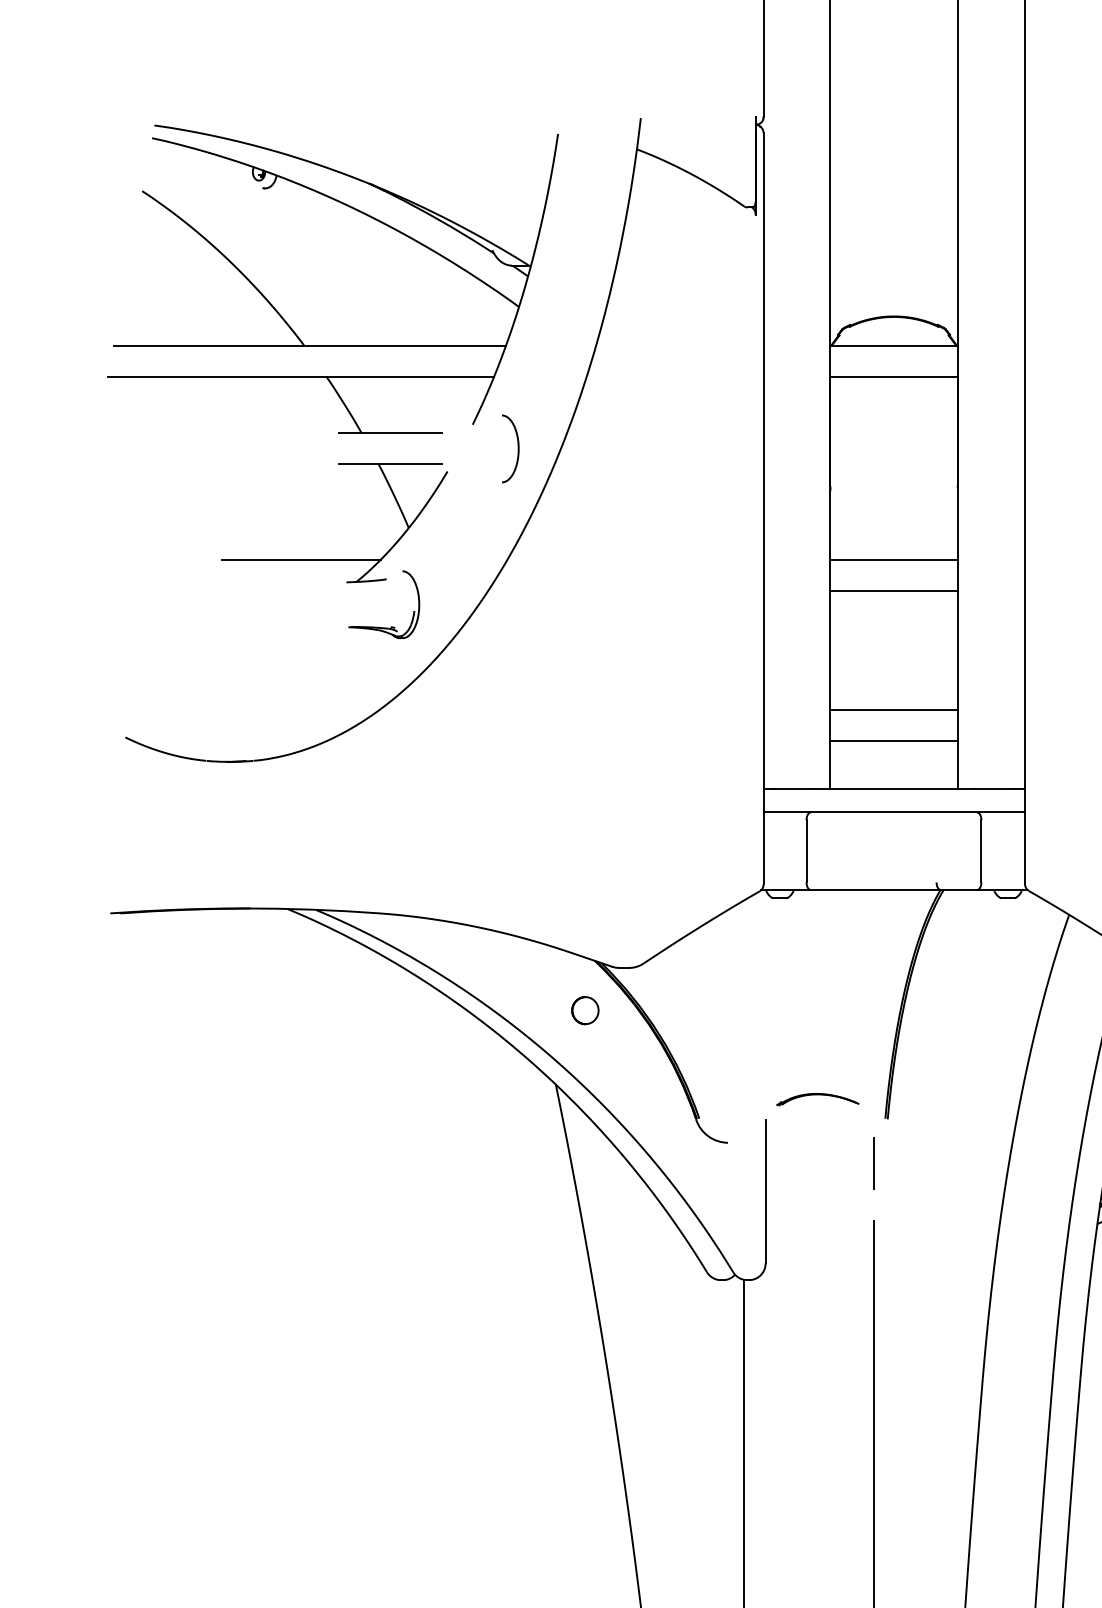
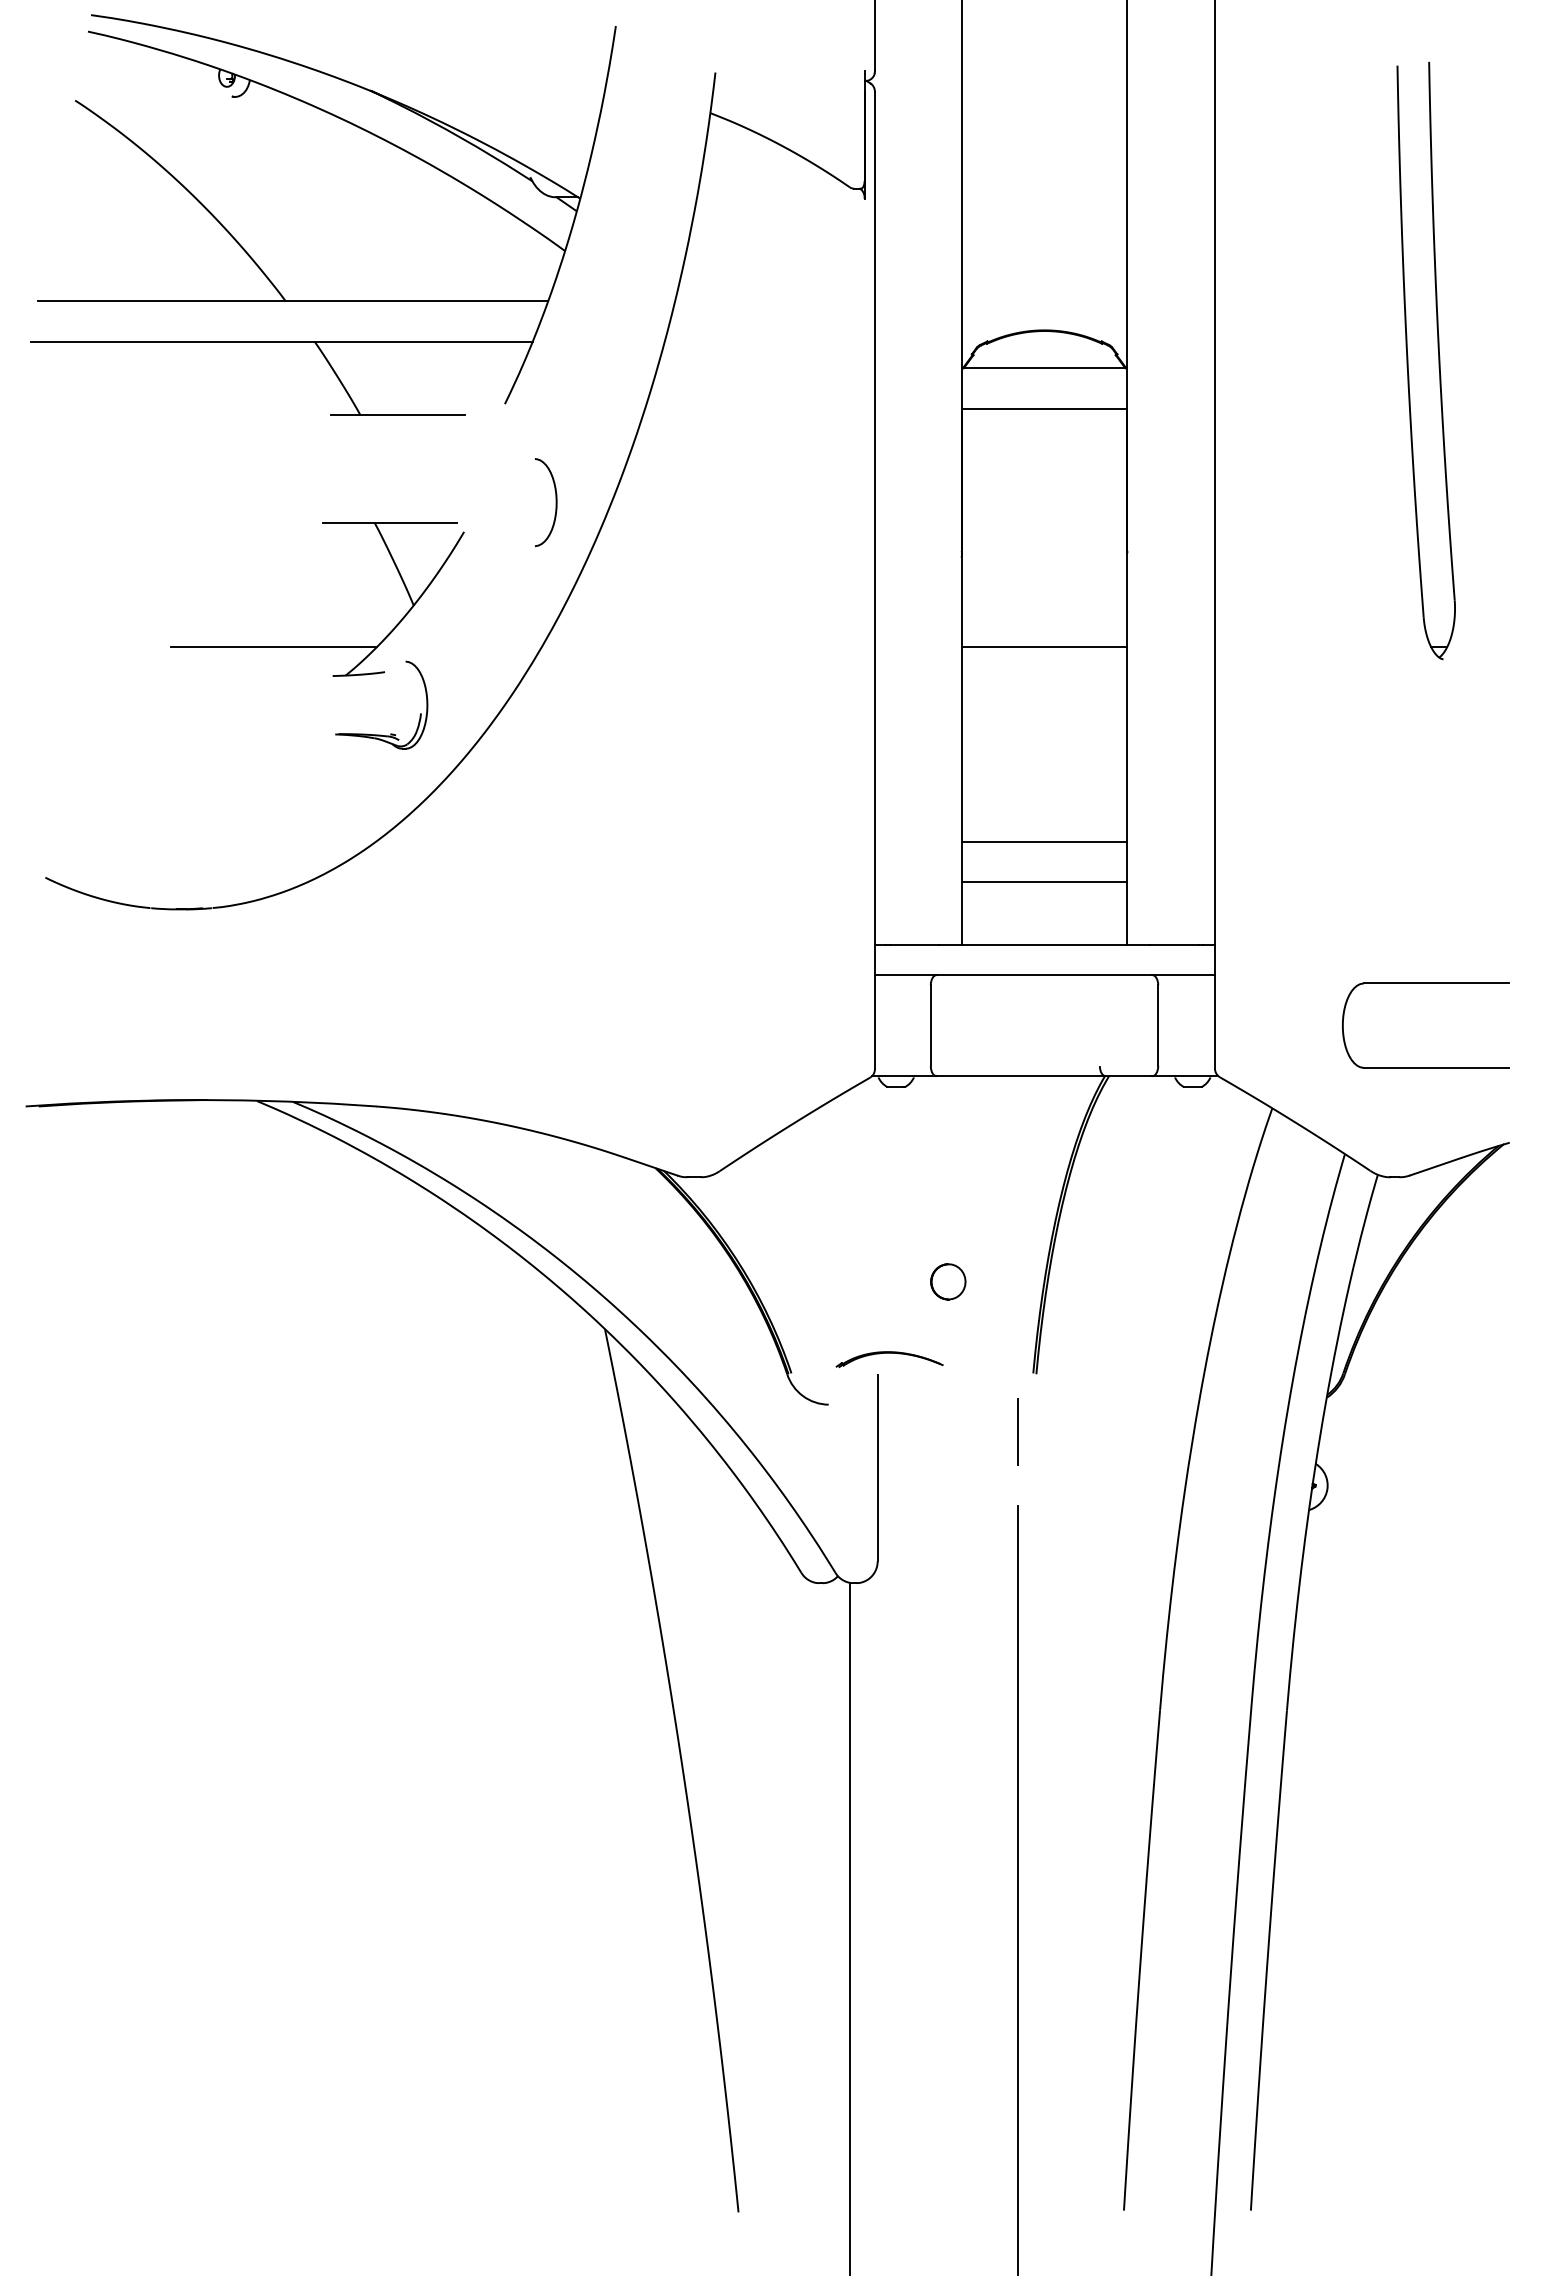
part: (282, 316) -> (257, 263), moved
line: (893, 591) -> (1044, 687), removed
part: (585, 1010) -> (948, 1281), moved
part: (817, 1099) -> (889, 1359), moved

